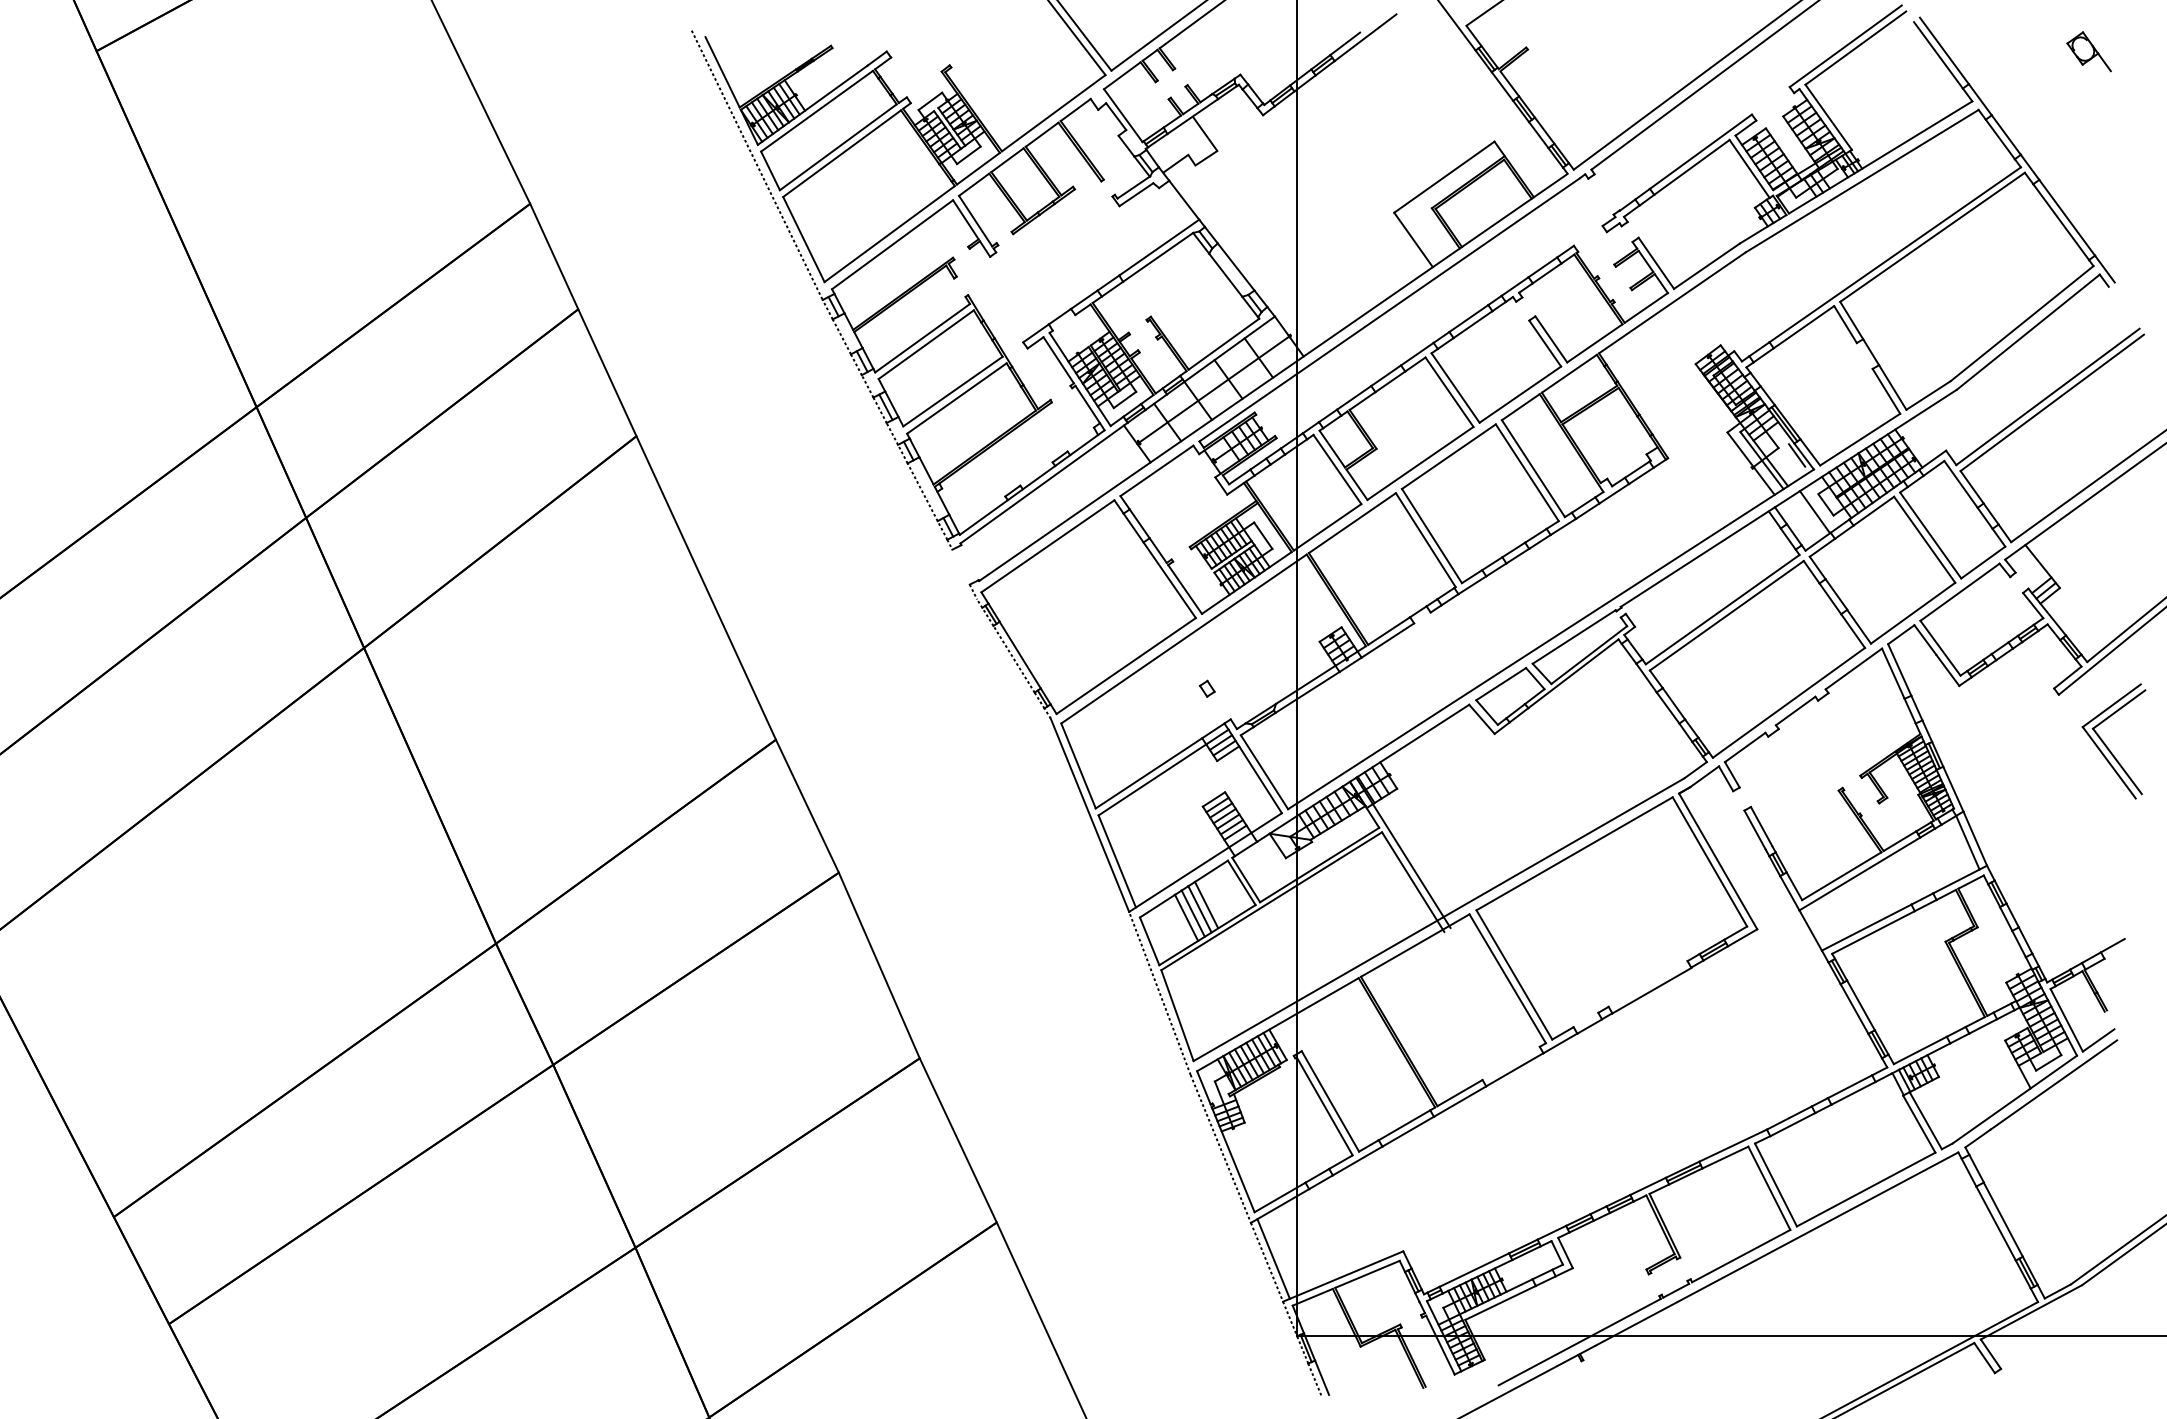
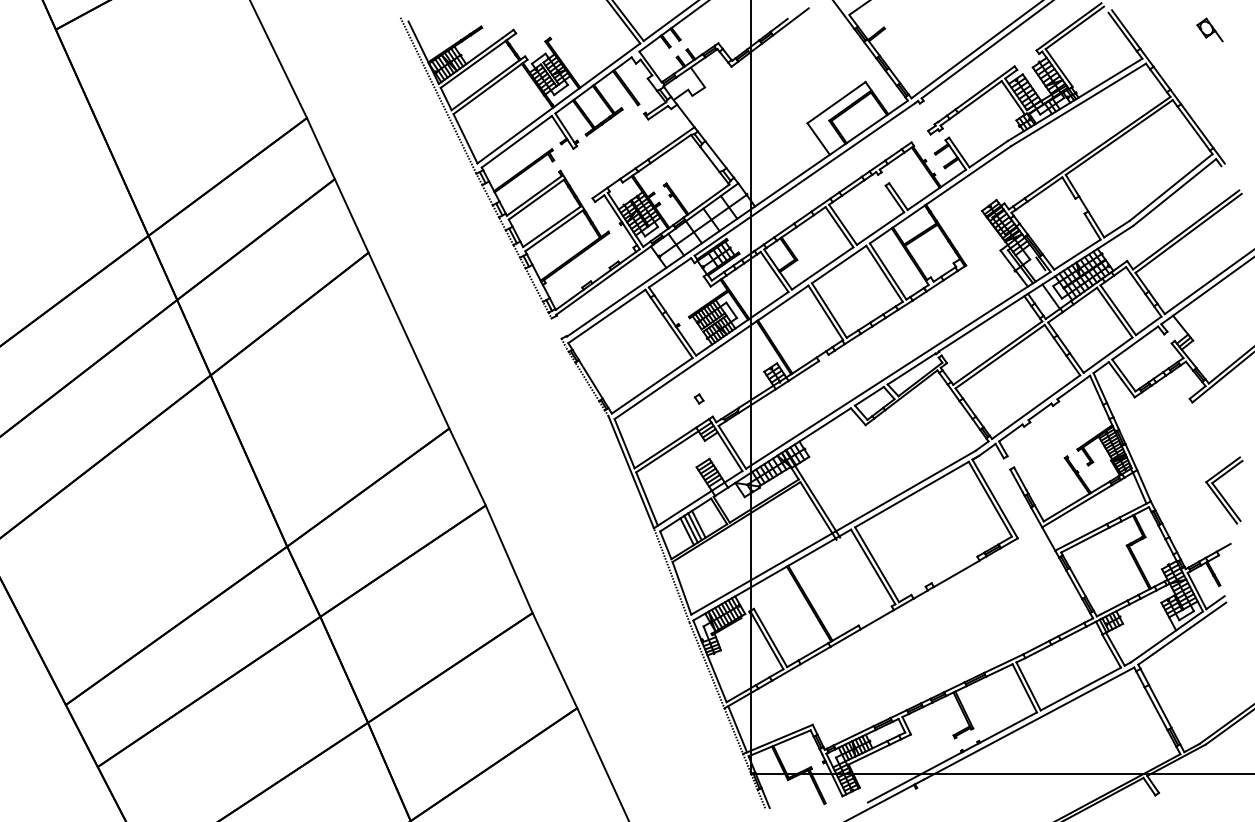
part: (2114, 741) -> (1224, 490), moved

